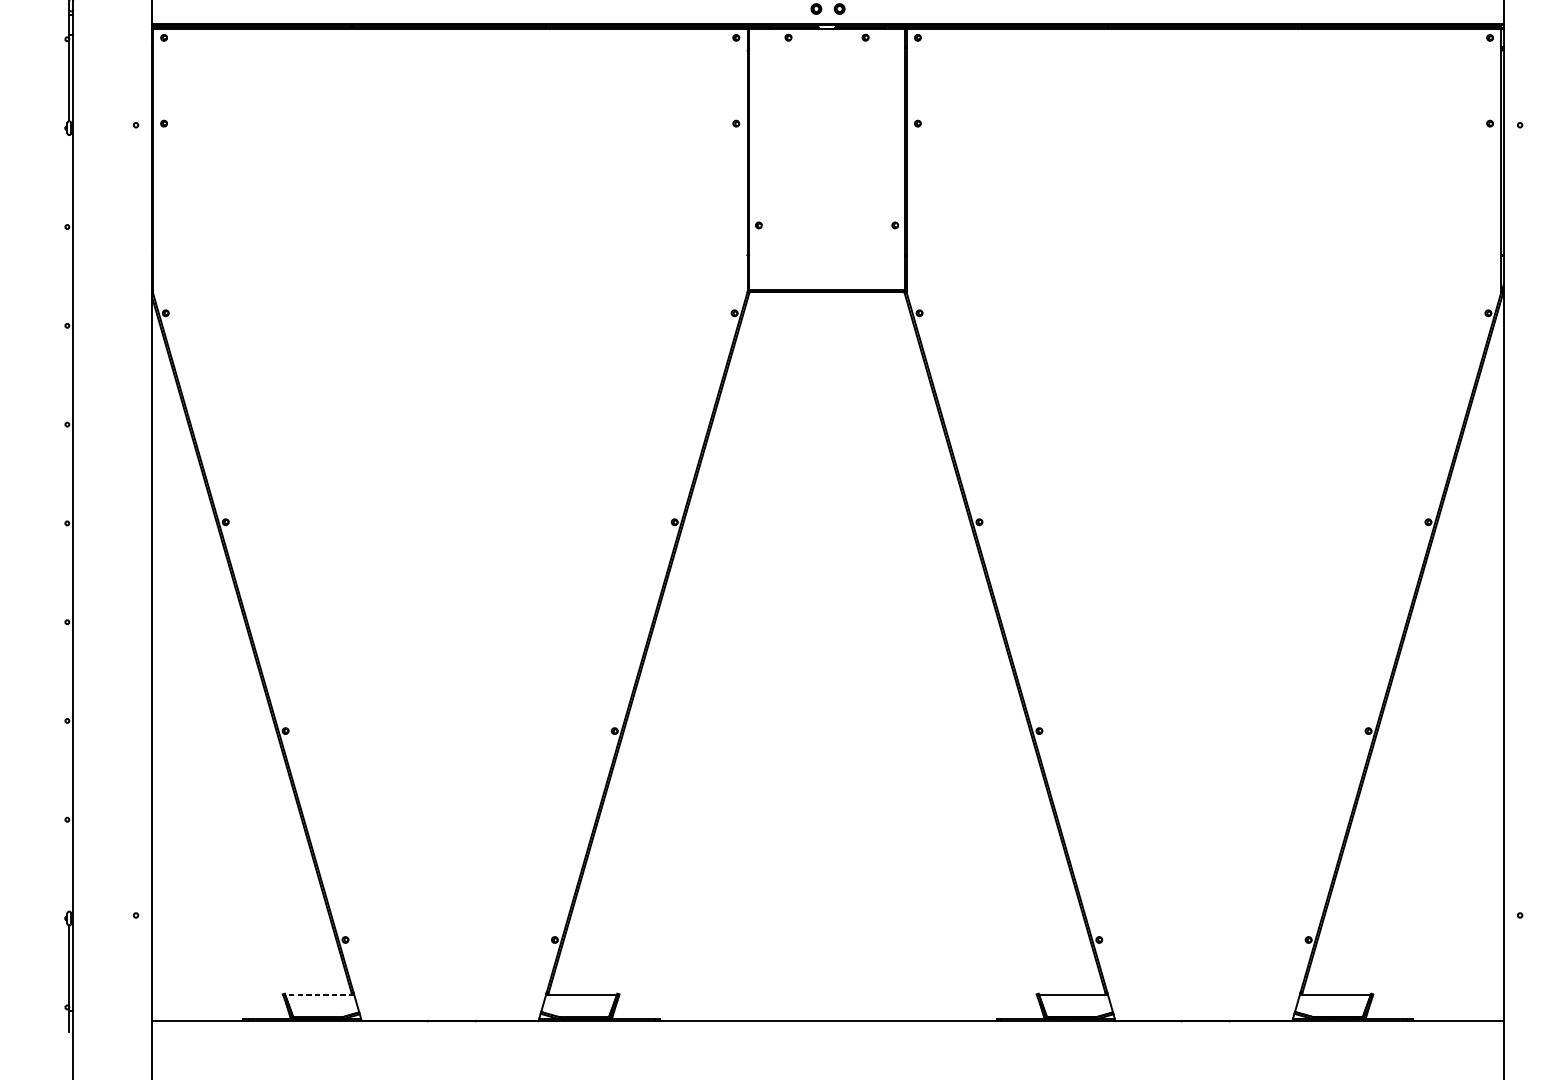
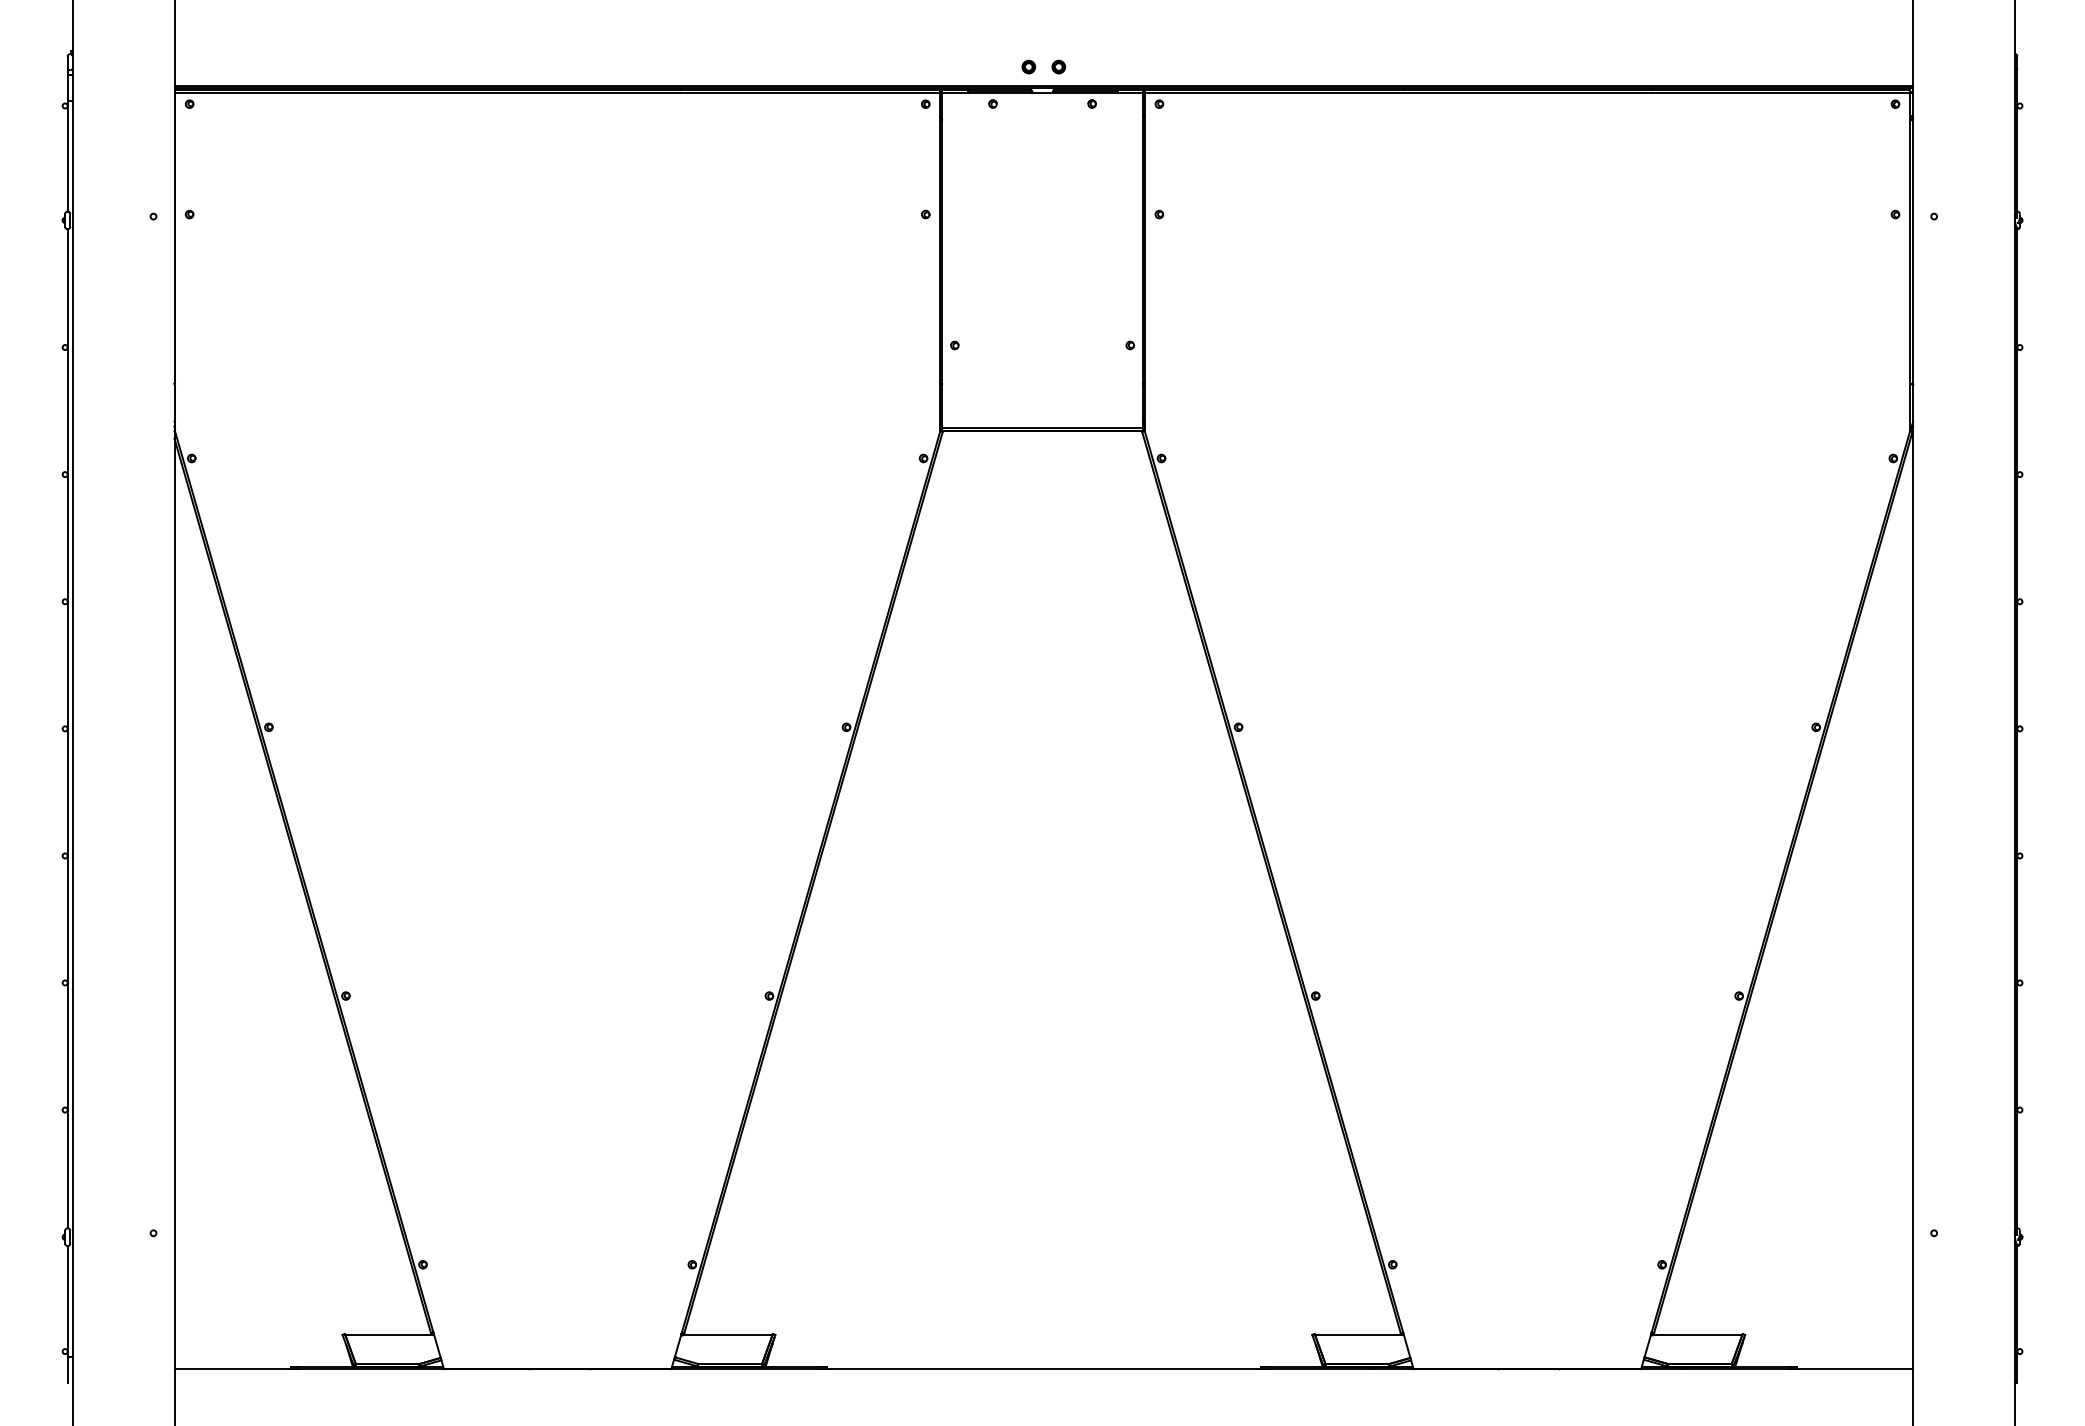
line: (69, 523) -> (67, 728), added
line: (319, 994) -> (389, 1335), dashed -> solid

